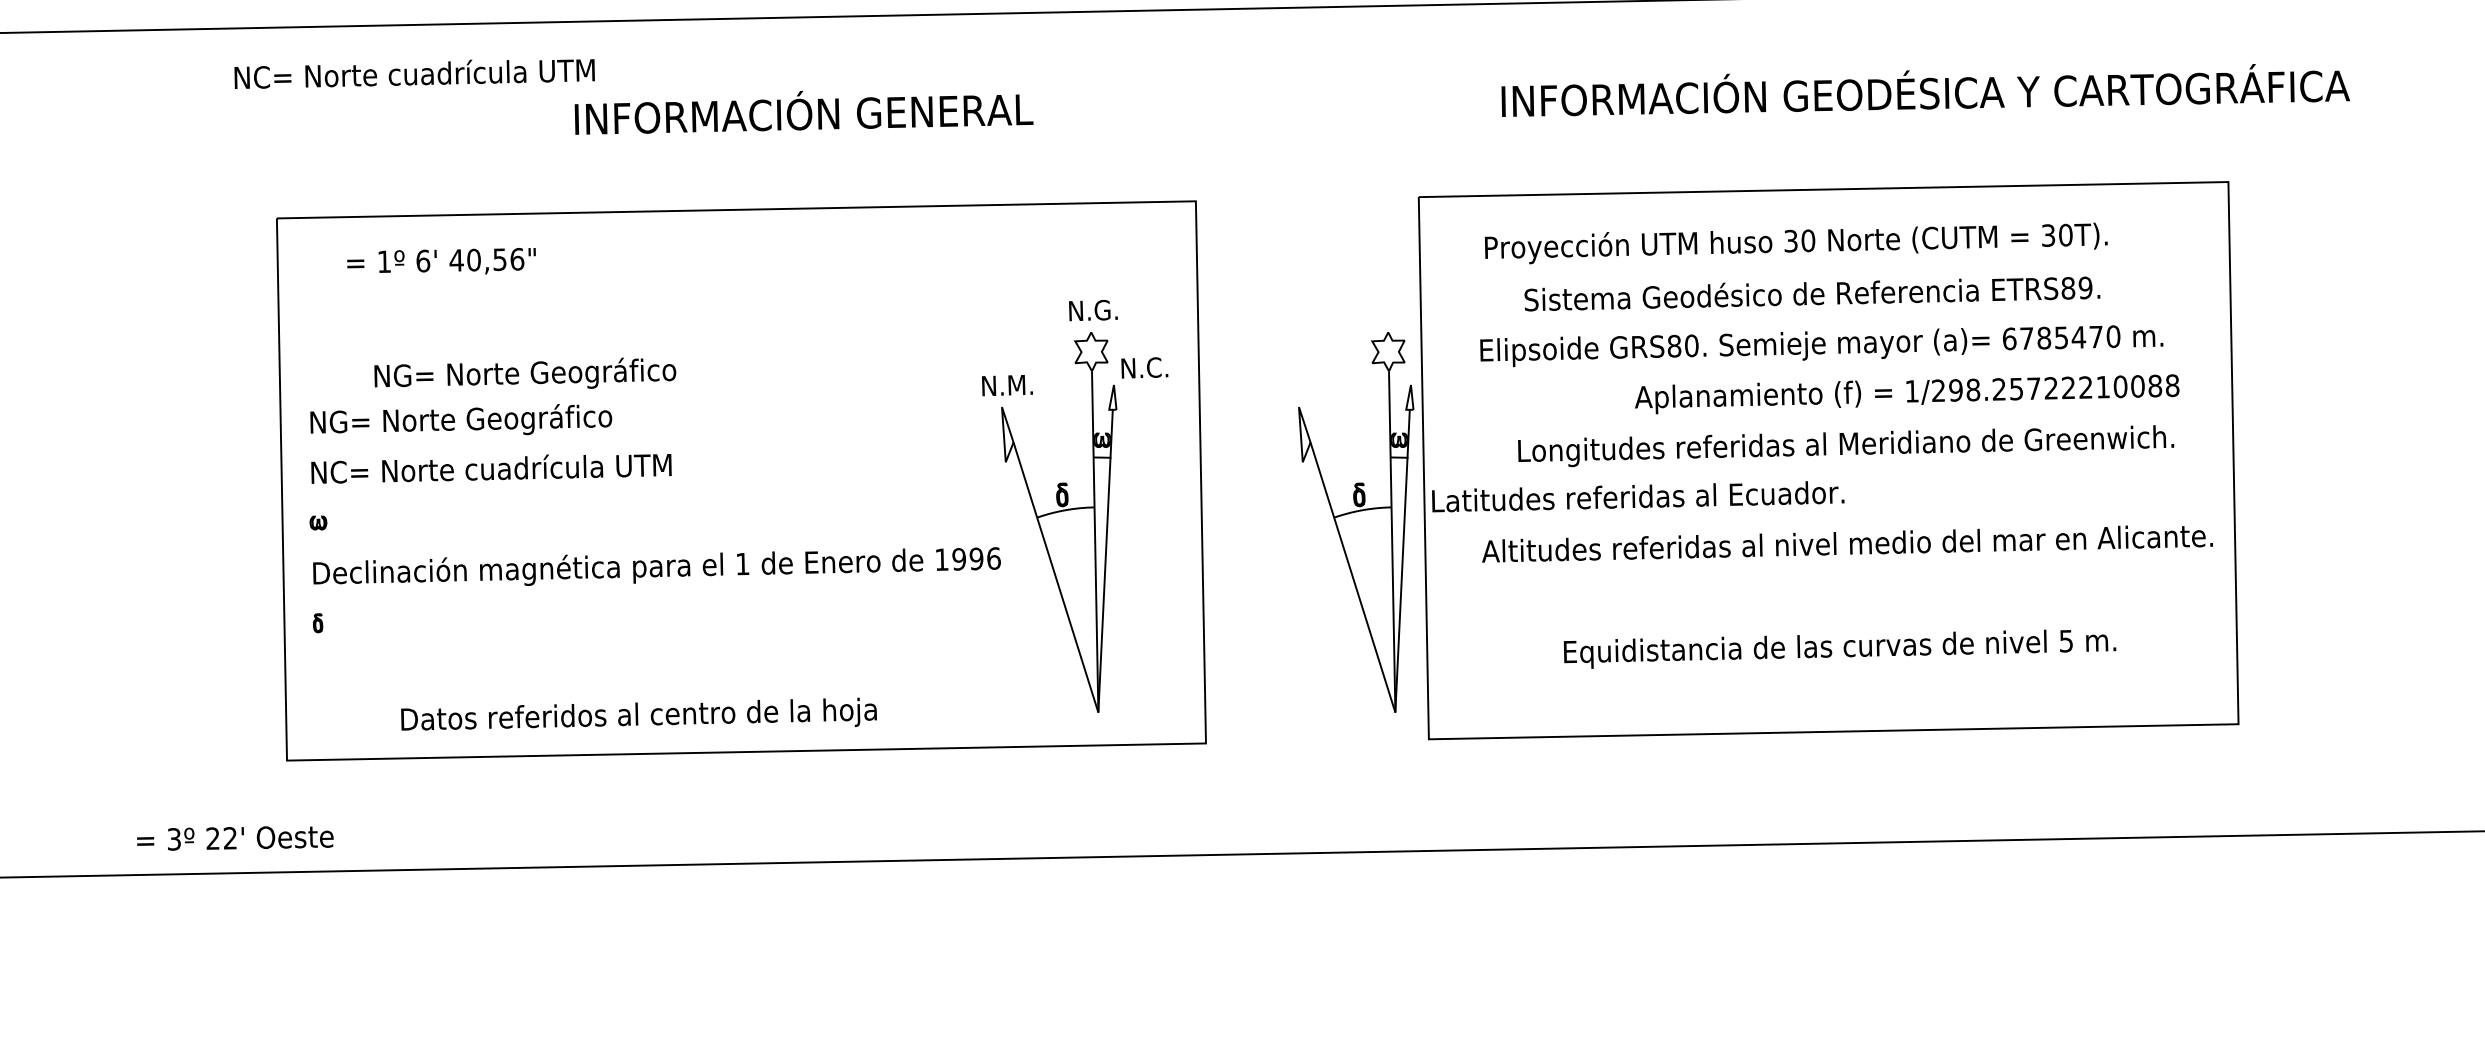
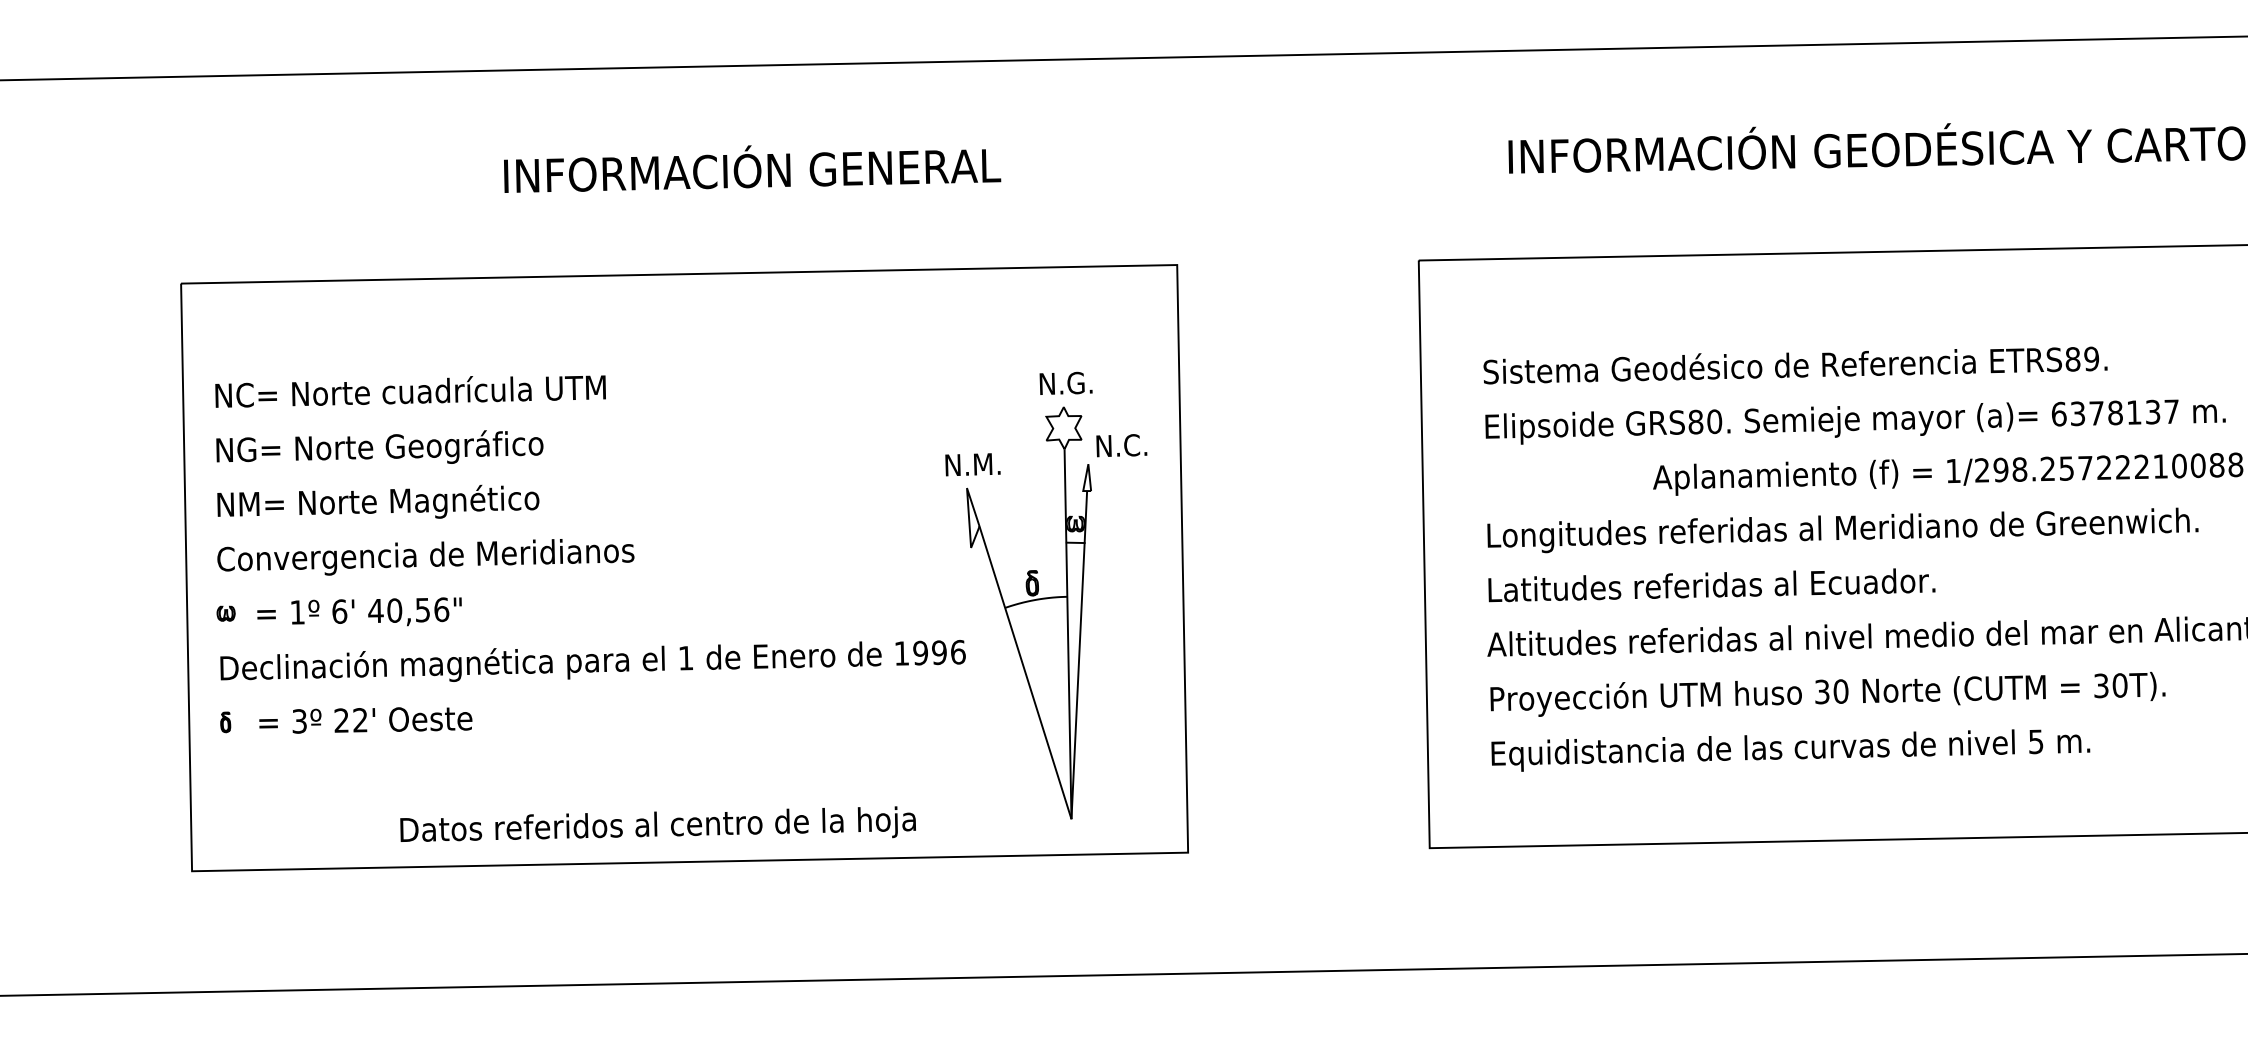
text: (414, 73) -> (410, 390), moved
text: (1796, 243) -> (1828, 694), moved
text: (441, 261) -> (359, 612), moved
text: (1812, 293) -> (1795, 364), moved
text: (2070, 337) -> (2125, 412), 6785470 -> 6378137
text: (525, 372) -> (380, 446), moved
text: (470, 419) -> (390, 501), NG= Norte Geográfico -> NM= Norte Magnético
text: (1846, 446) -> (1843, 530), moved
text: (502, 470) -> (425, 556), NC= Norte cuadrícula UTM -> Convergencia de Meridianos
text: (1638, 496) -> (1712, 584), moved
part: (1356, 522) -> (1351, 613), removed
text: (1839, 648) -> (1790, 749), moved
text: (638, 713) -> (657, 823), moved
text: (235, 838) -> (365, 720), moved

